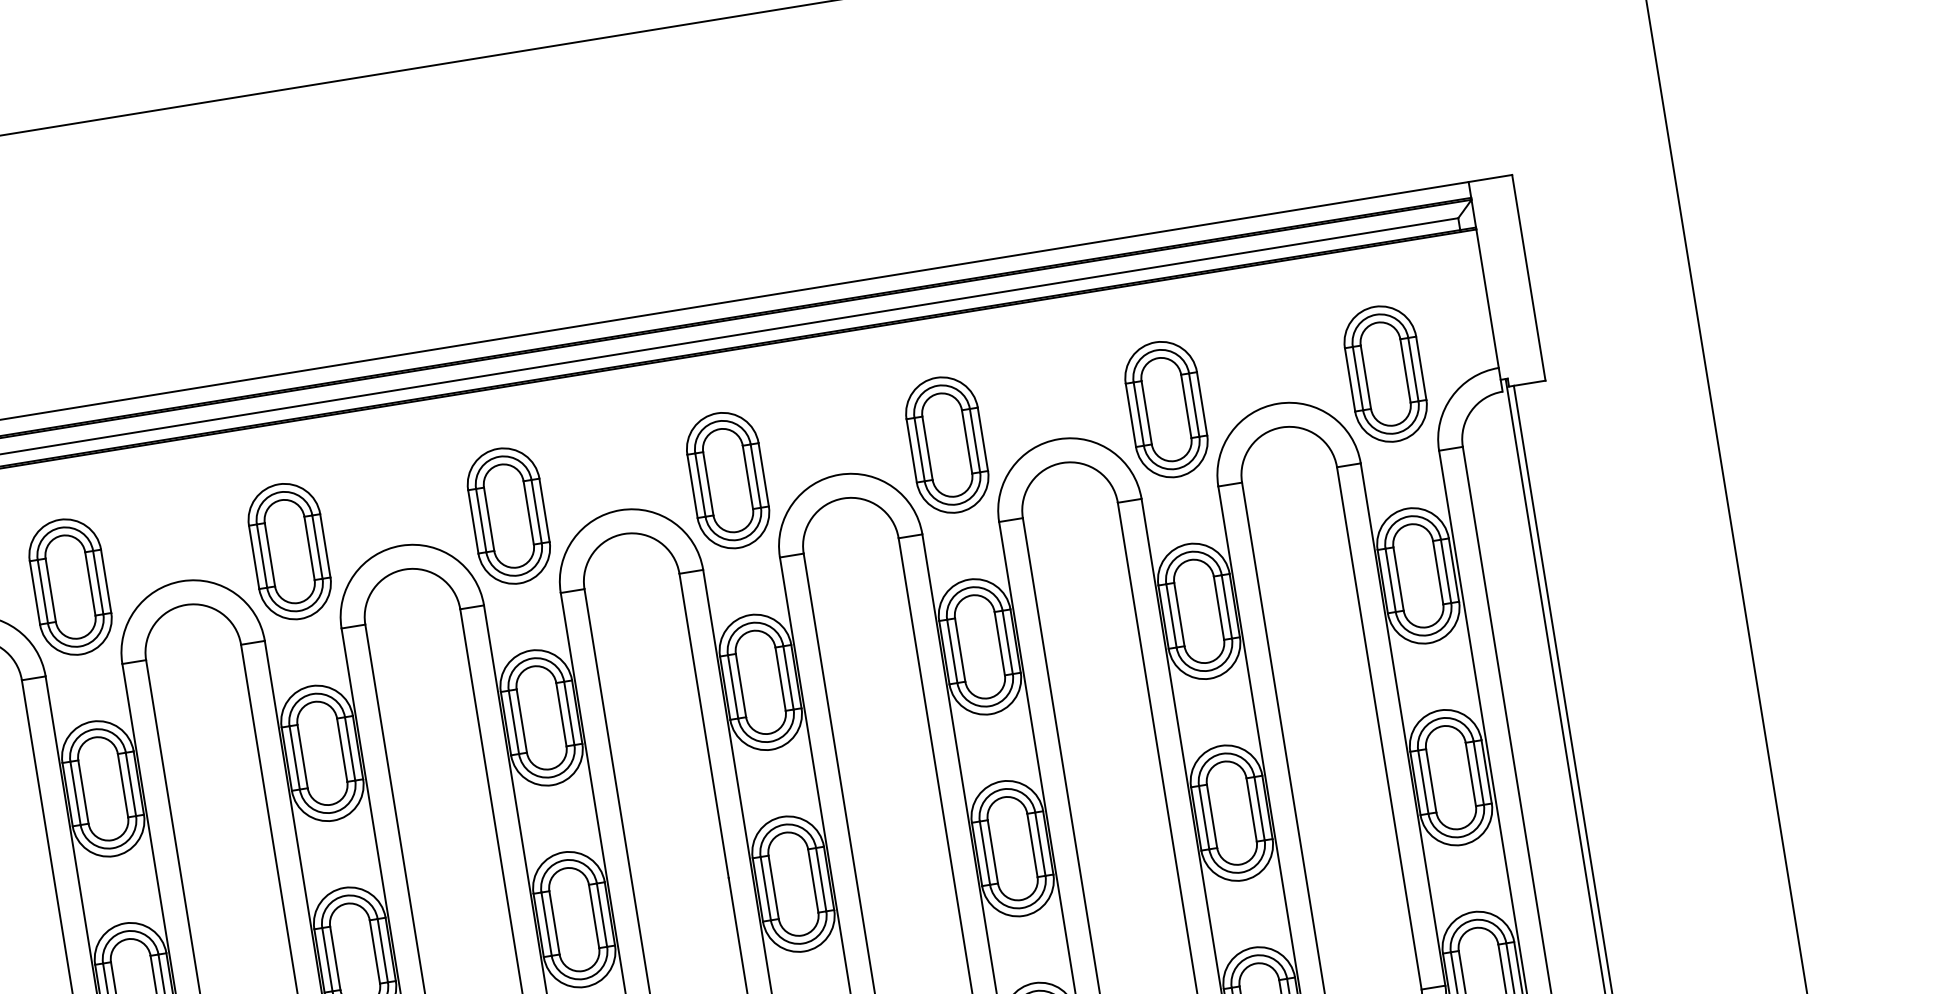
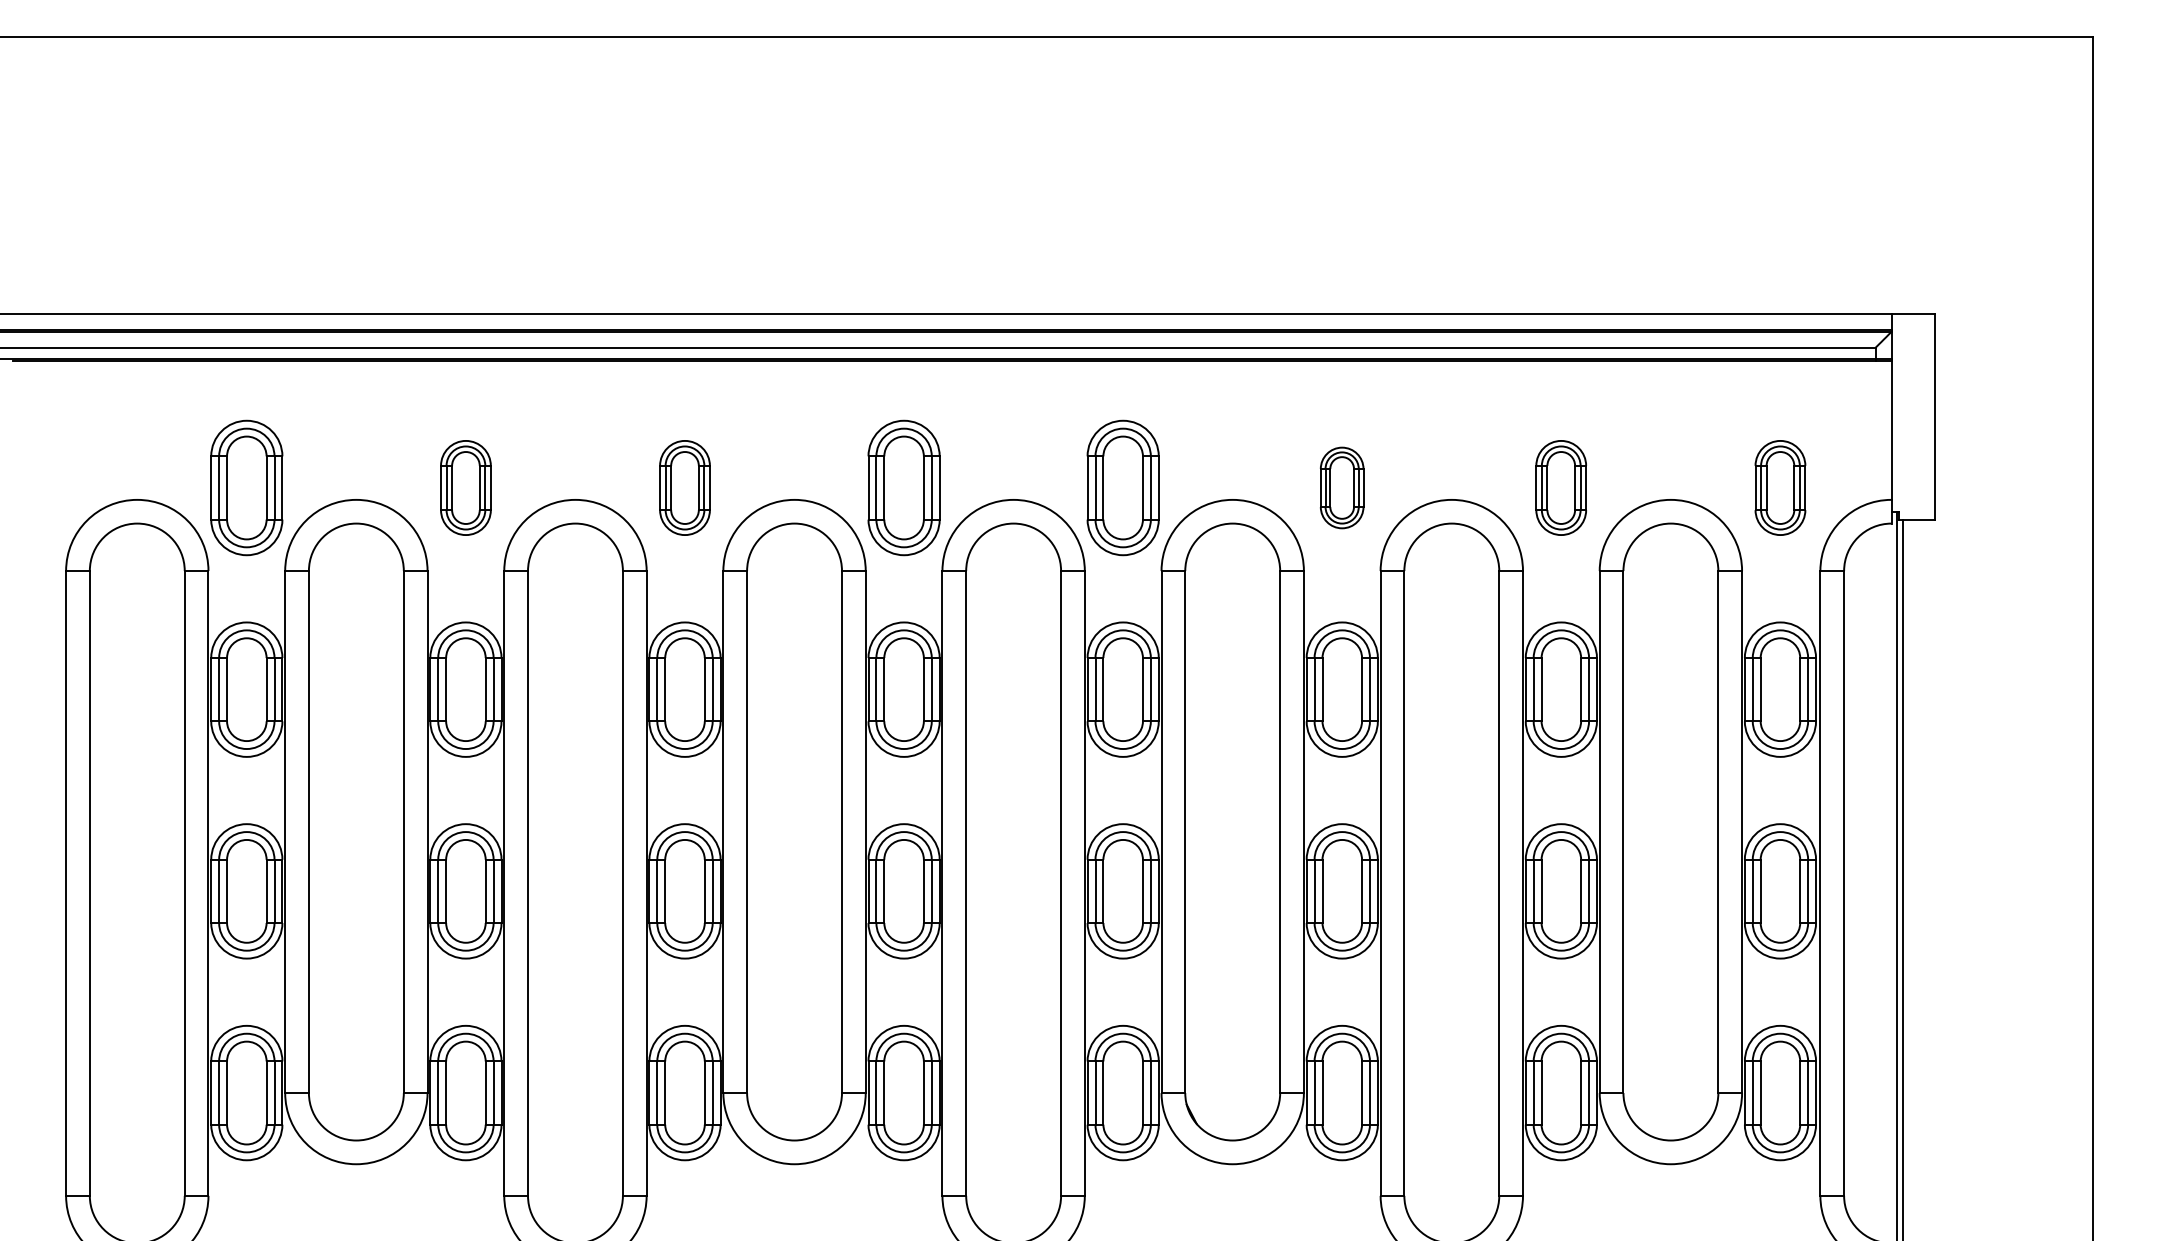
part: (1385, 373) -> (1780, 487), size x0.7
part: (1165, 409) -> (1560, 487), size x0.7
part: (946, 444) -> (1341, 487), size x0.6
part: (289, 551) -> (684, 487), size x0.7
part: (70, 586) -> (465, 487), size x0.7

